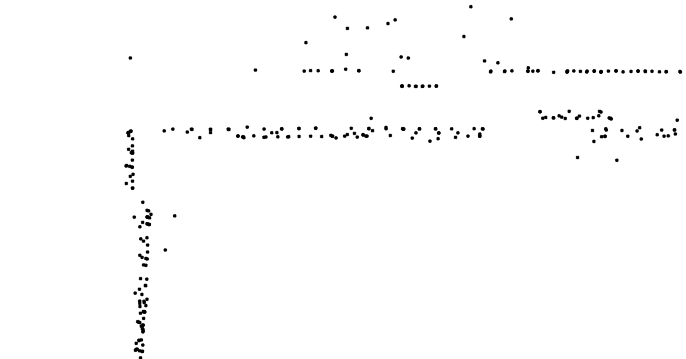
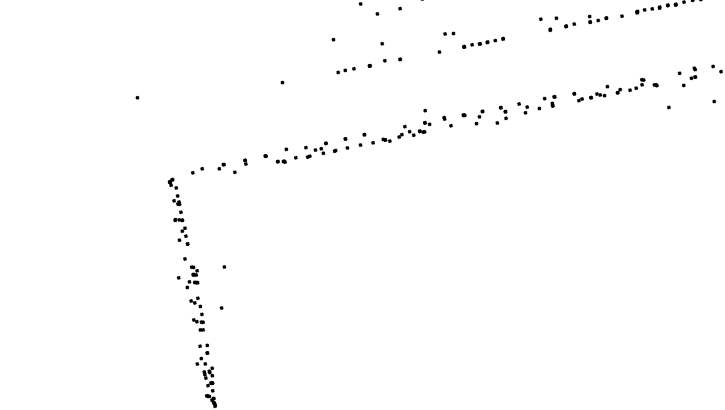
part: (532, 69) -> (597, 17), size x1.43
part: (419, 86) -> (484, 43), moved
part: (575, 114) -> (615, 88), moved
part: (129, 159) -> (177, 212), moved

